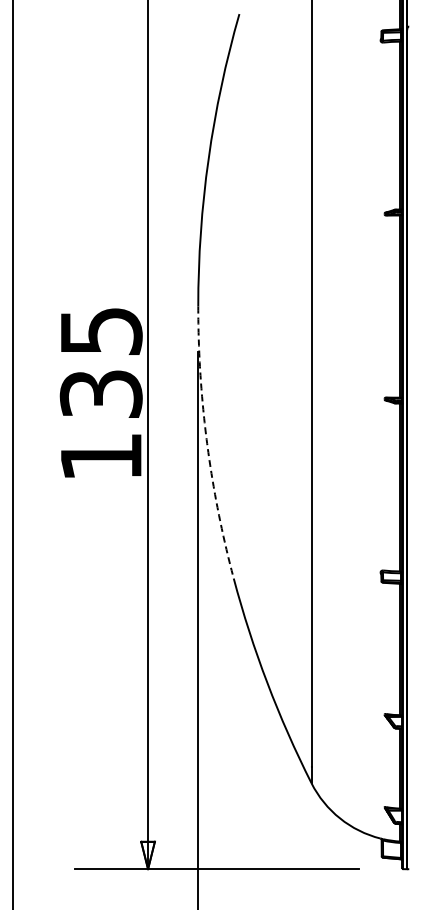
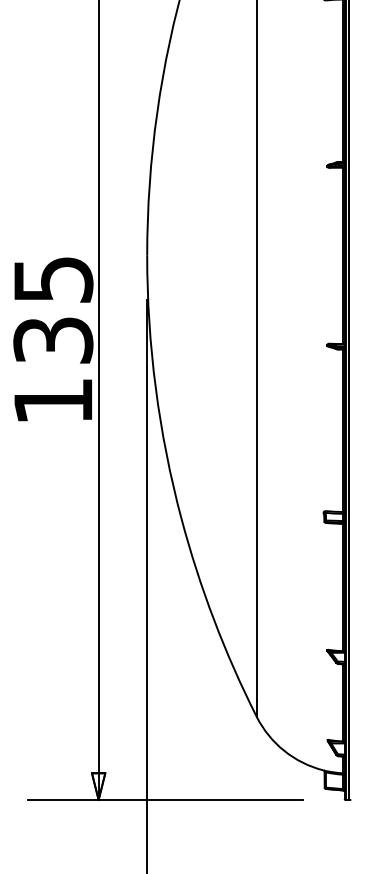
arc: (207, 443) -> (156, 388), dashed -> solid

